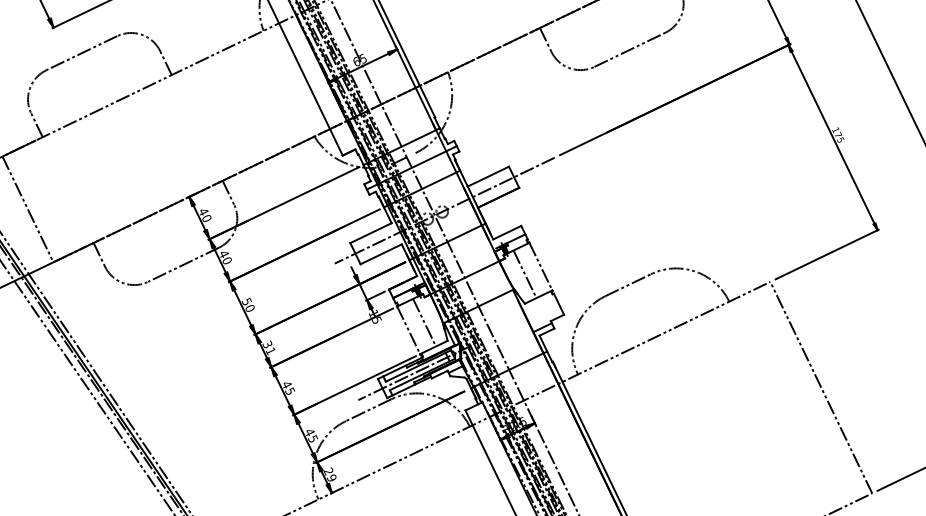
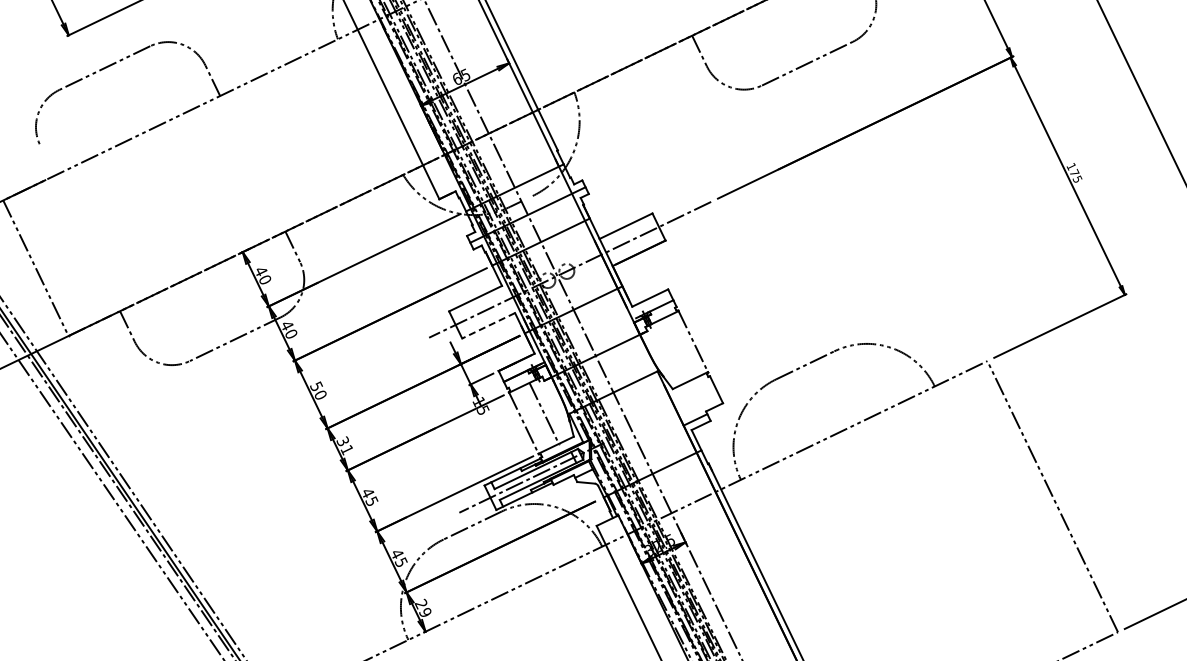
line: (37, 125) -> (47, 160), removed
line: (381, 254) -> (488, 326), solid -> dashed
line: (524, 273) -> (672, 350), removed

